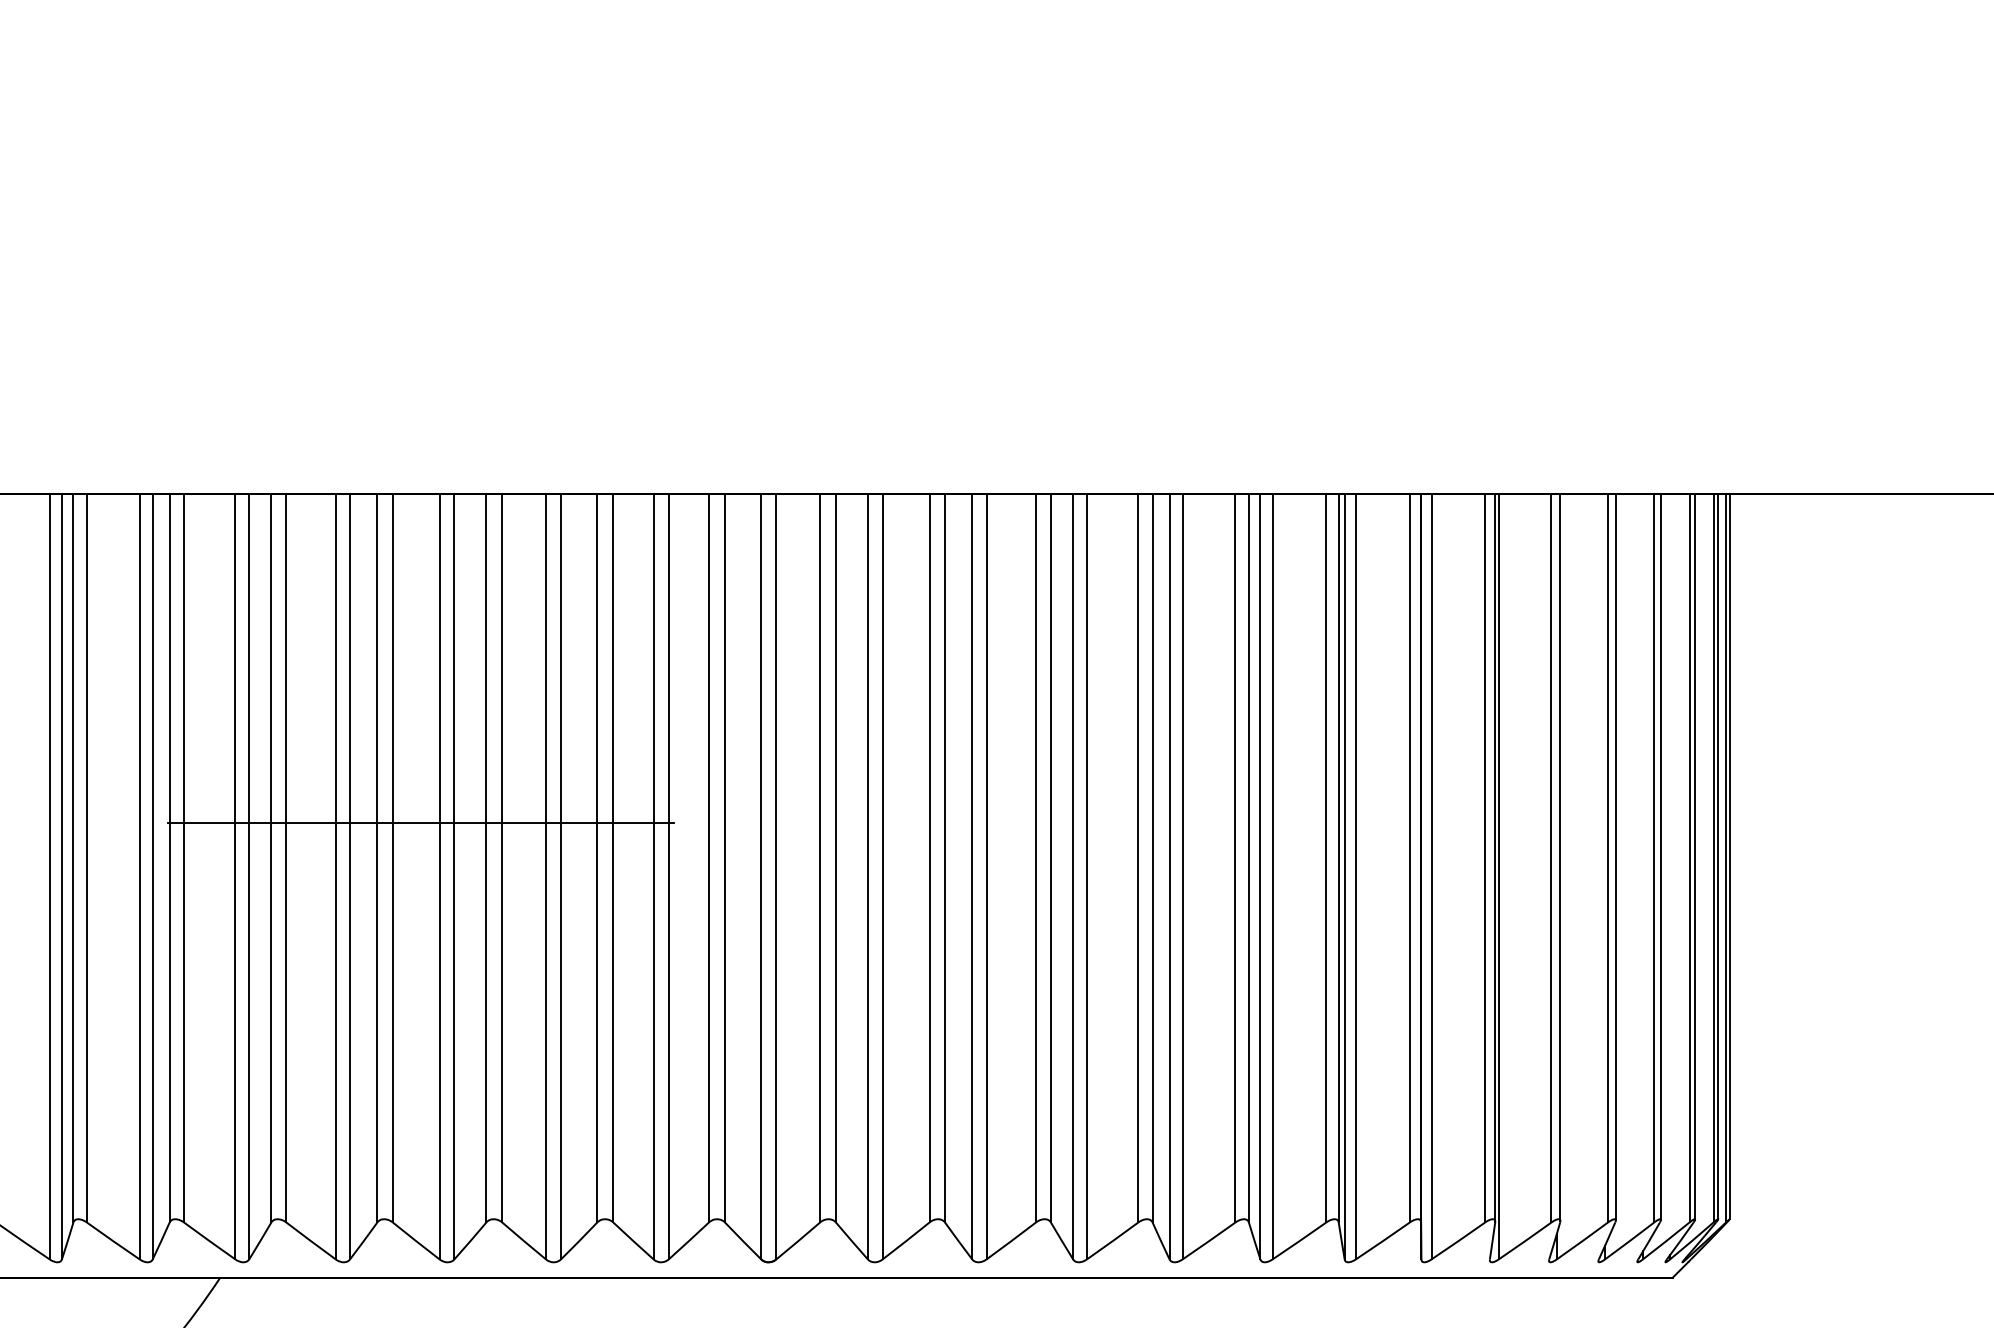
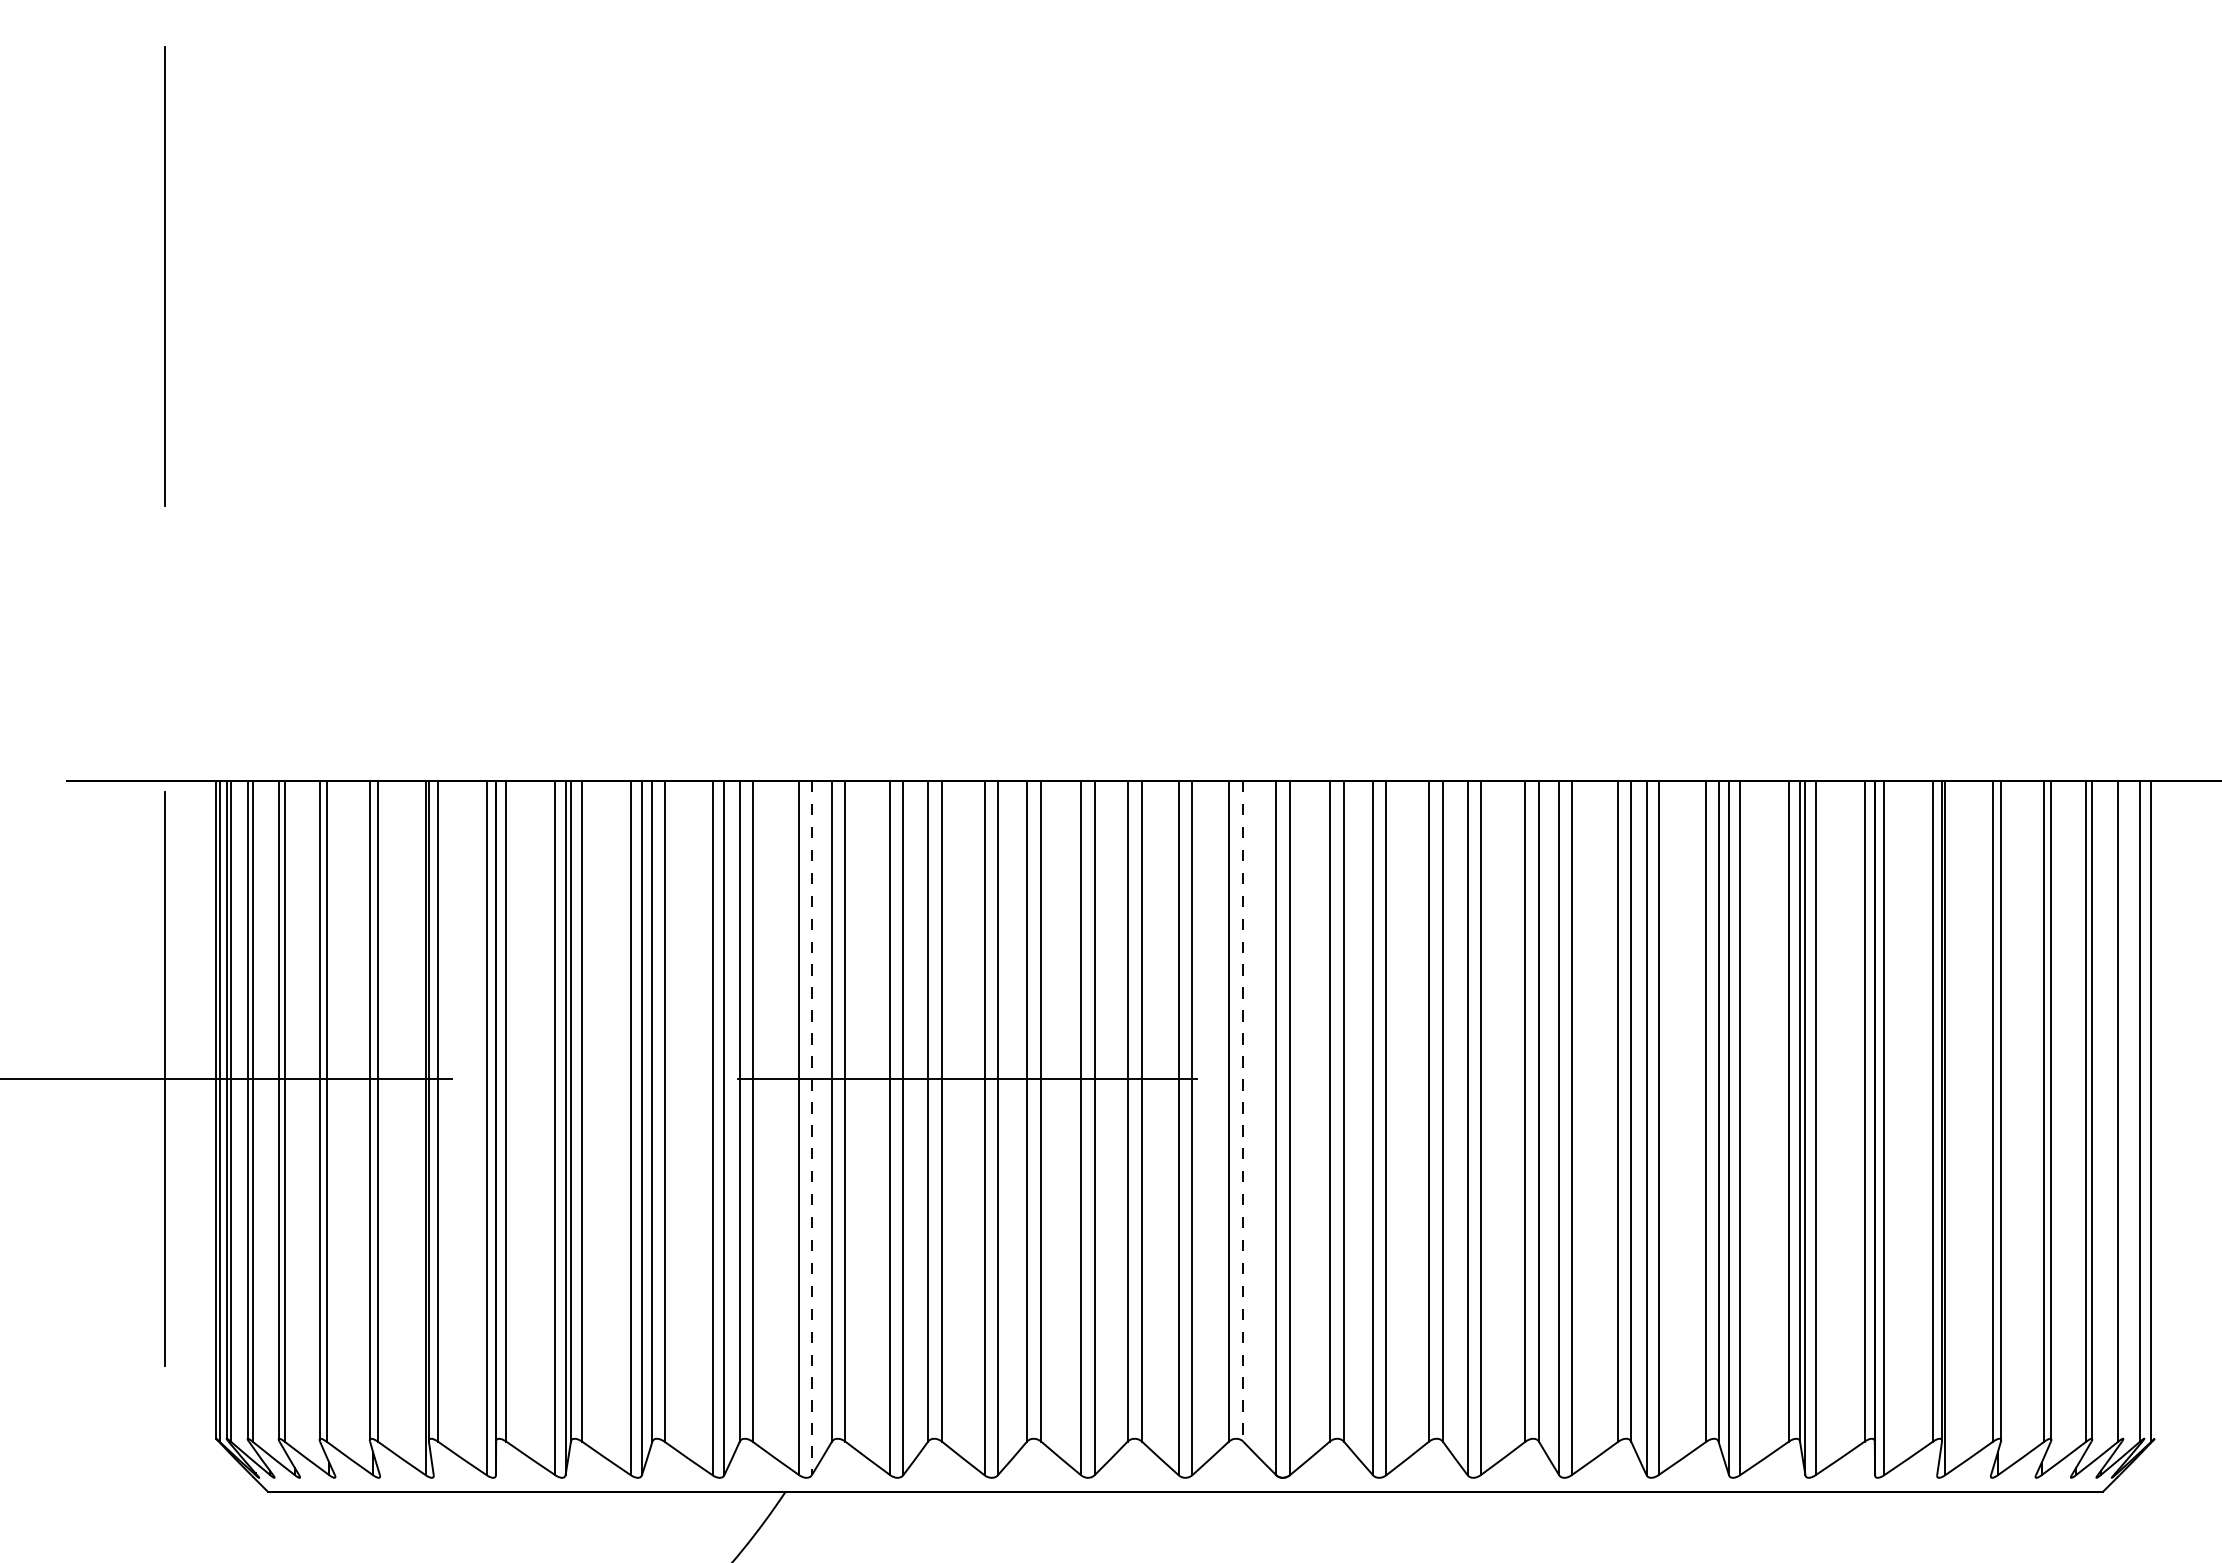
line: (1695, 856) -> (2123, 1109), removed
line: (1718, 856) -> (2144, 1109), removed
line: (1729, 856) -> (2154, 1109), removed
line: (725, 858) -> (1243, 1111), solid -> dashed
line: (248, 877) -> (811, 1128), solid -> dashed

